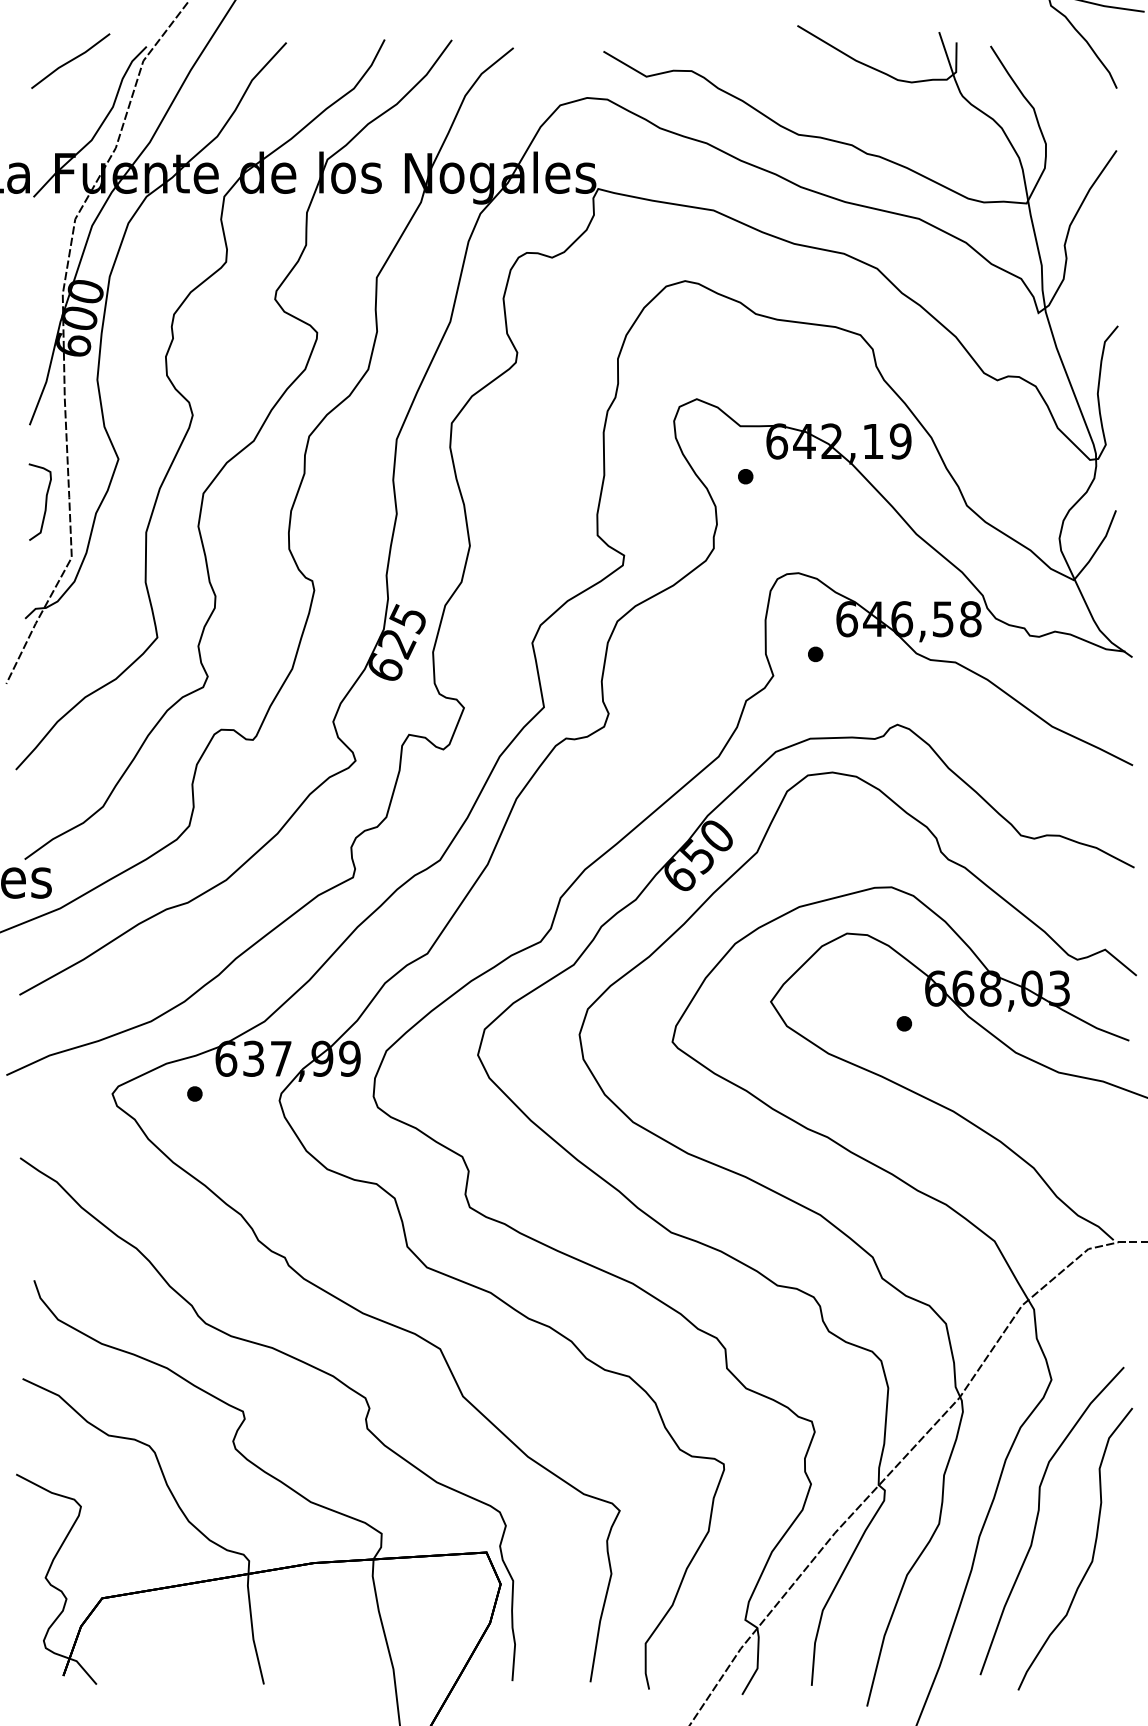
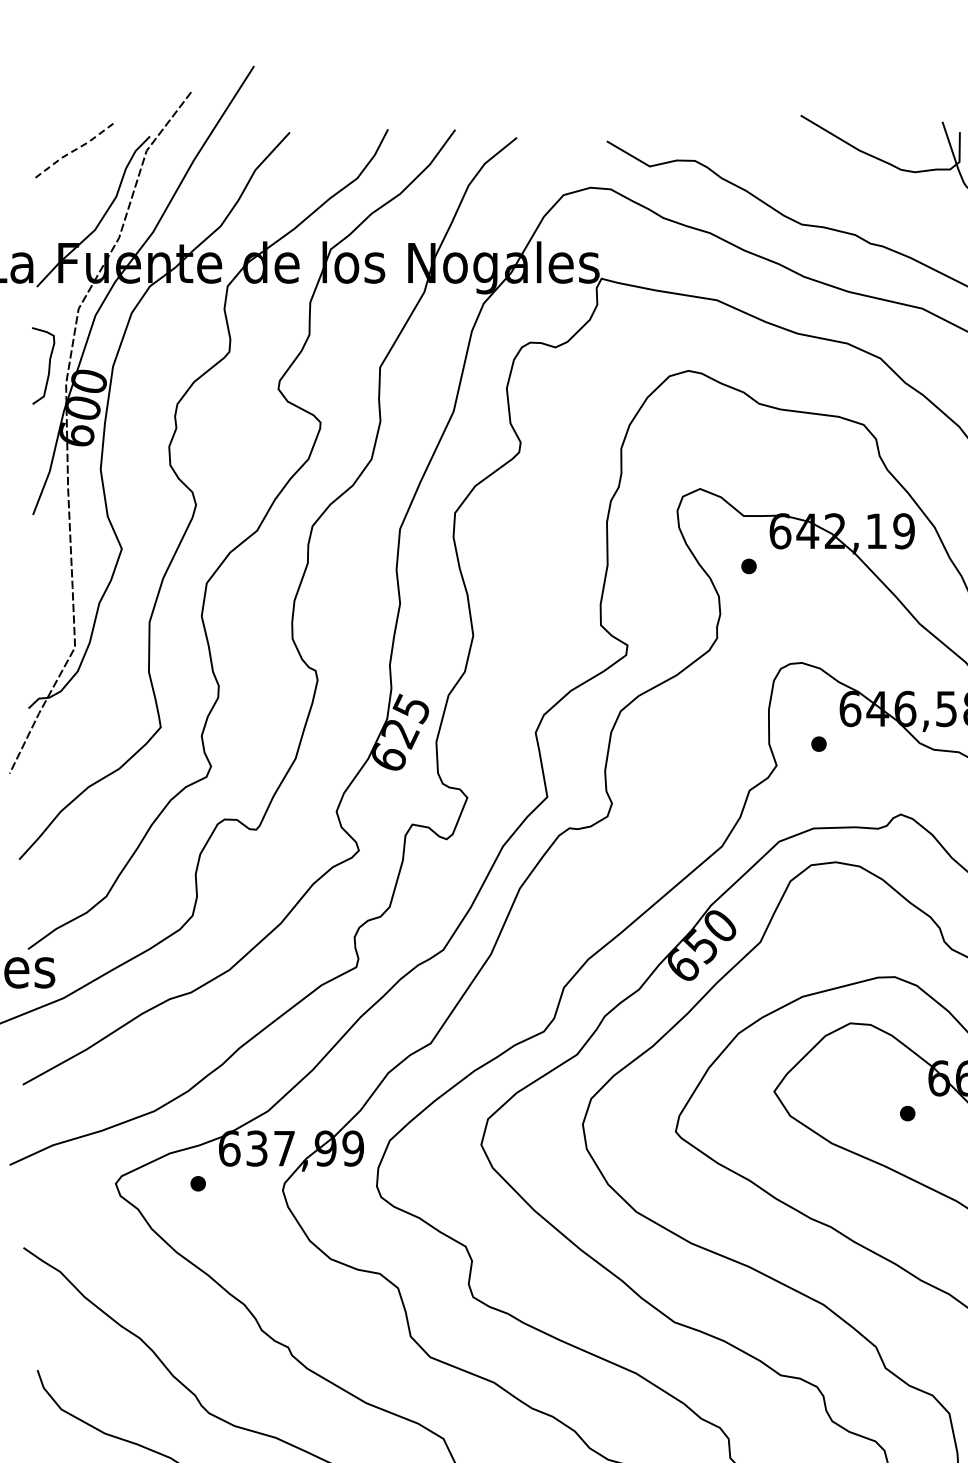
line: (70, 61) -> (73, 151), solid -> dashed
curve: (45, 501) -> (48, 365), moved

